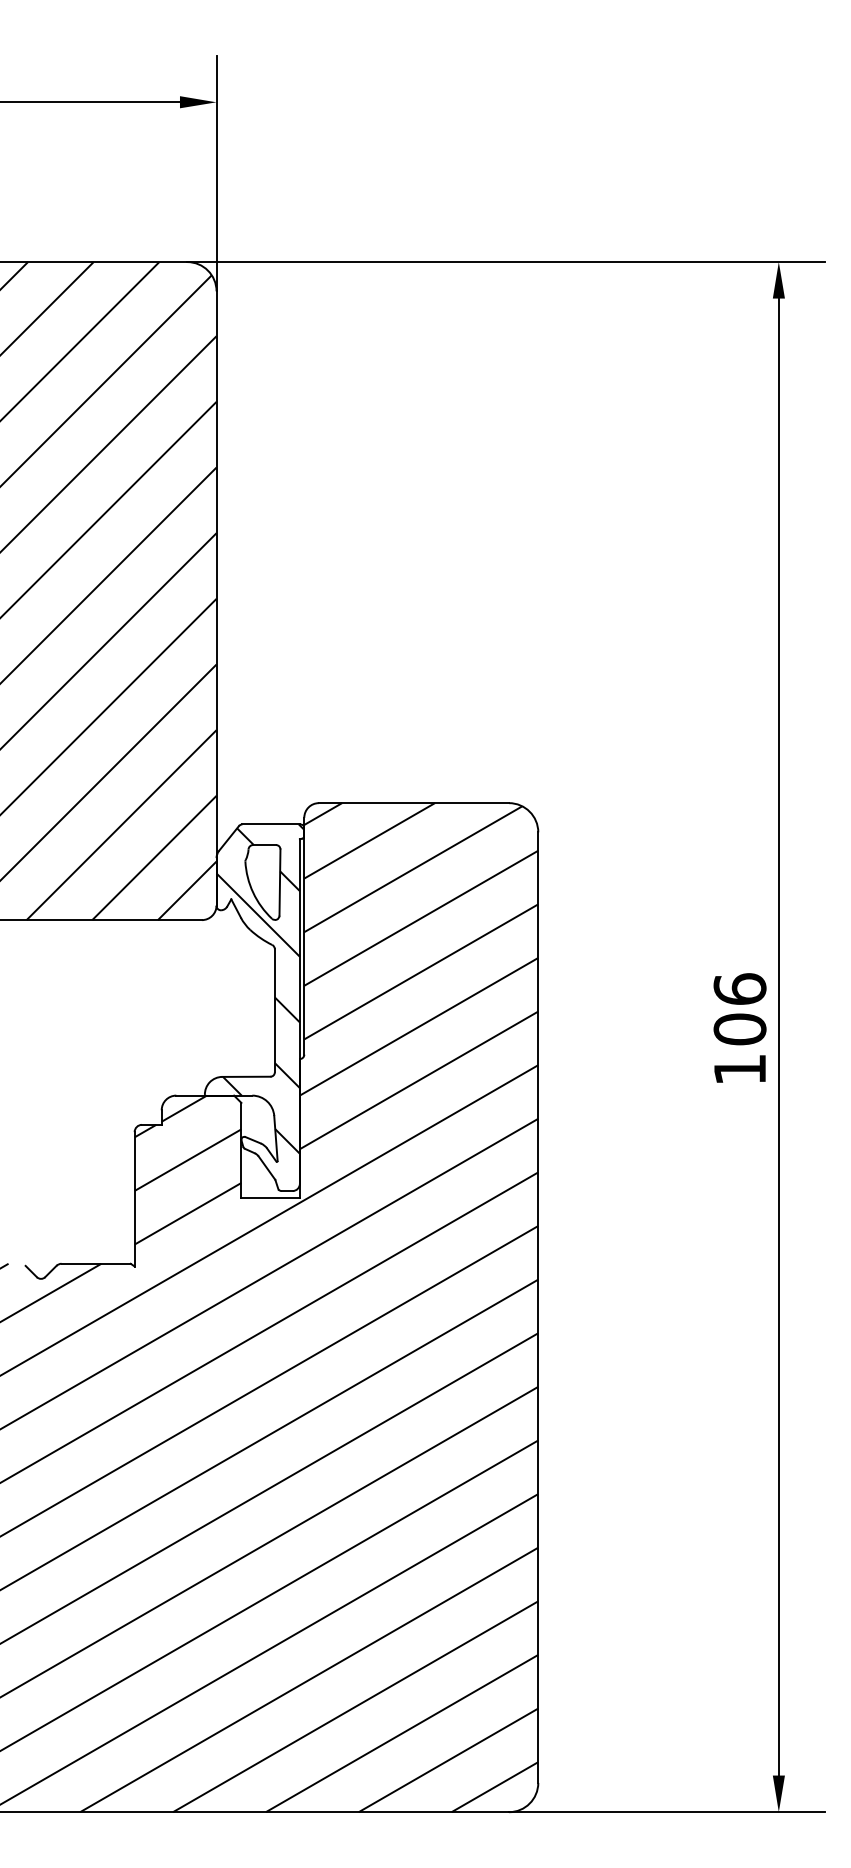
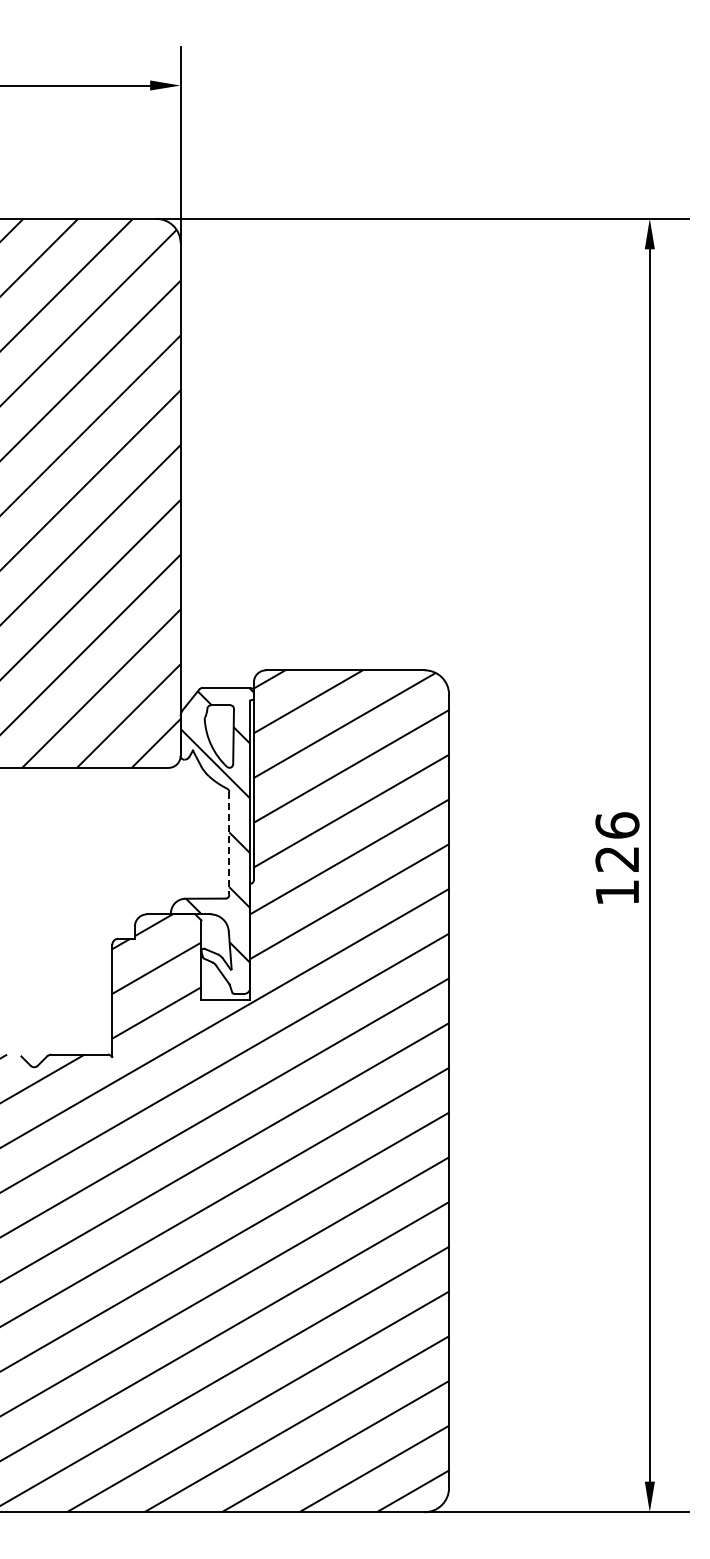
line: (275, 1011) -> (229, 844), solid -> dashed
text: (740, 1028) -> (617, 858), 106 -> 126

